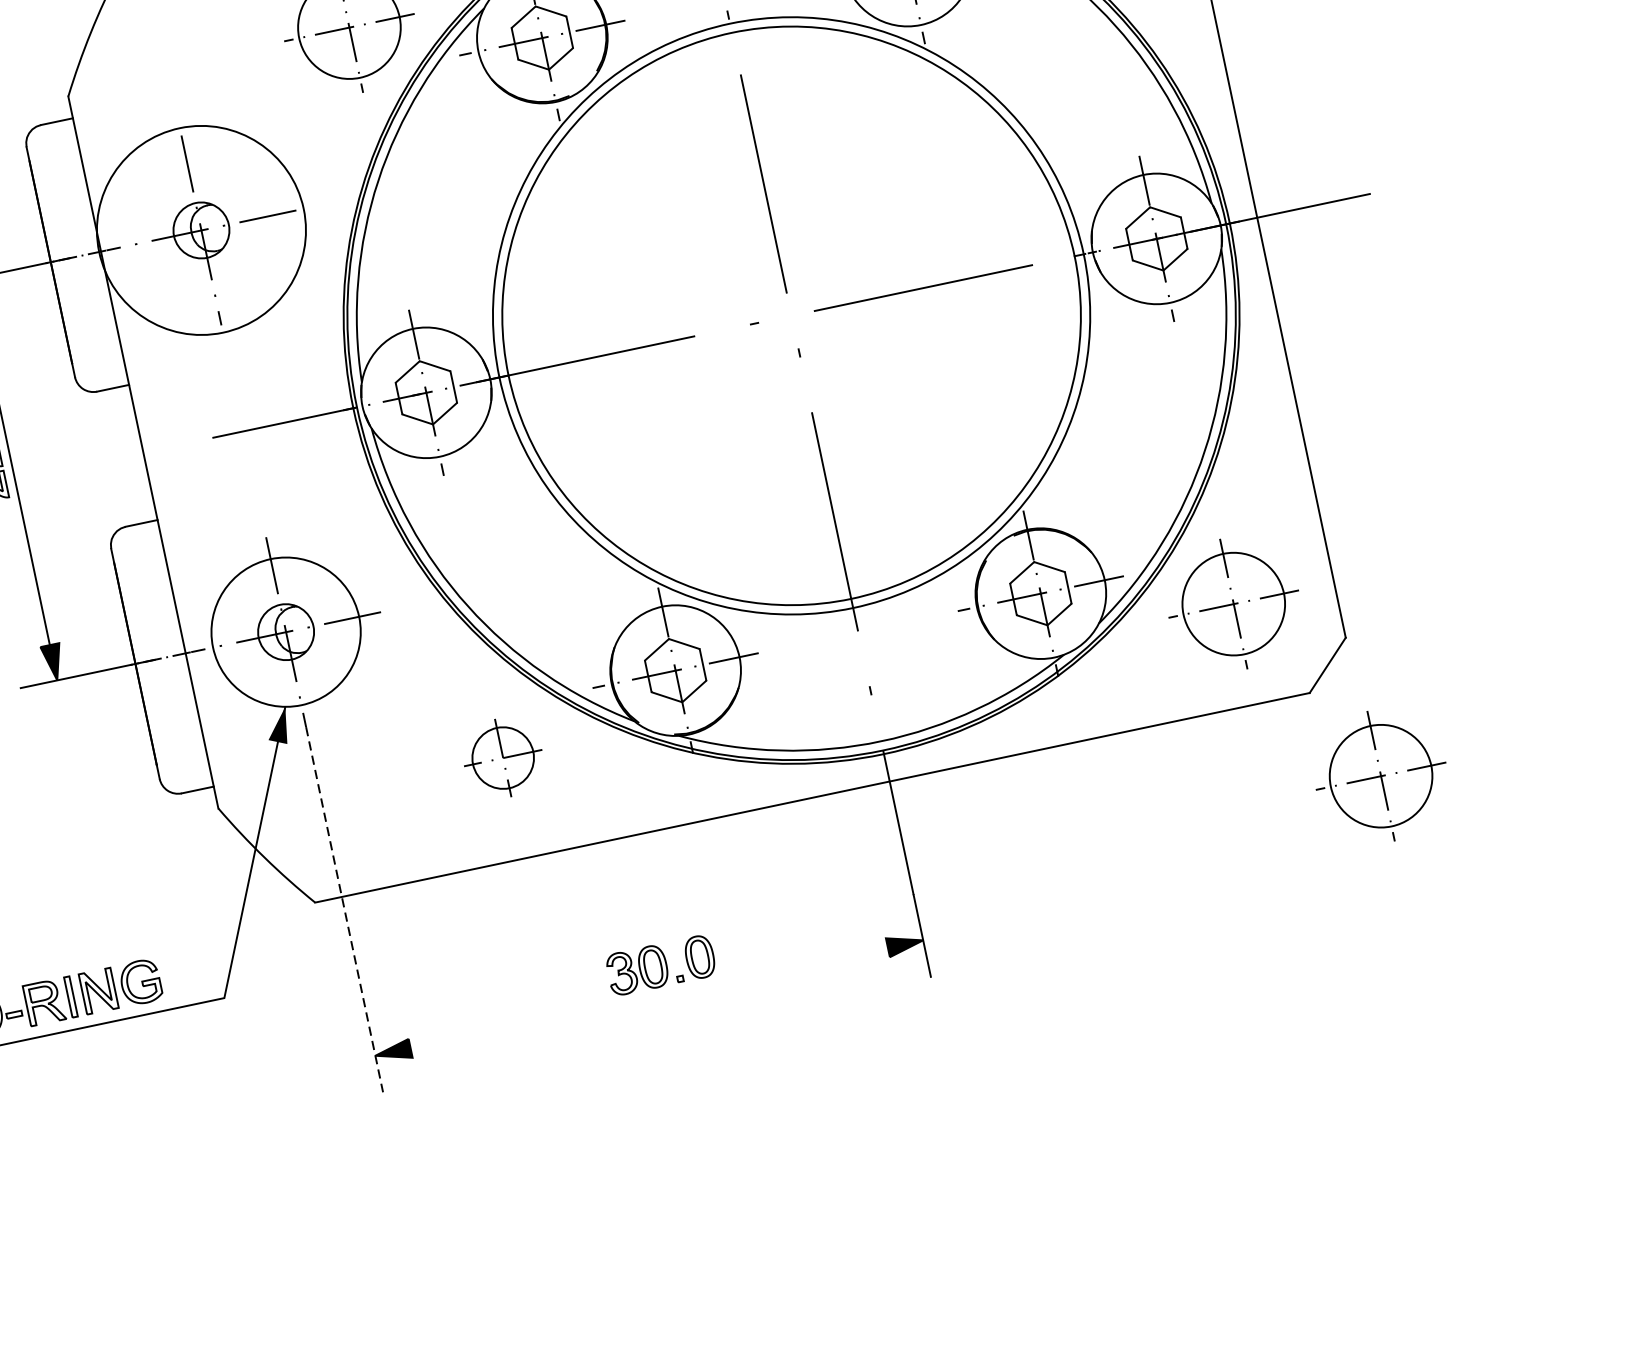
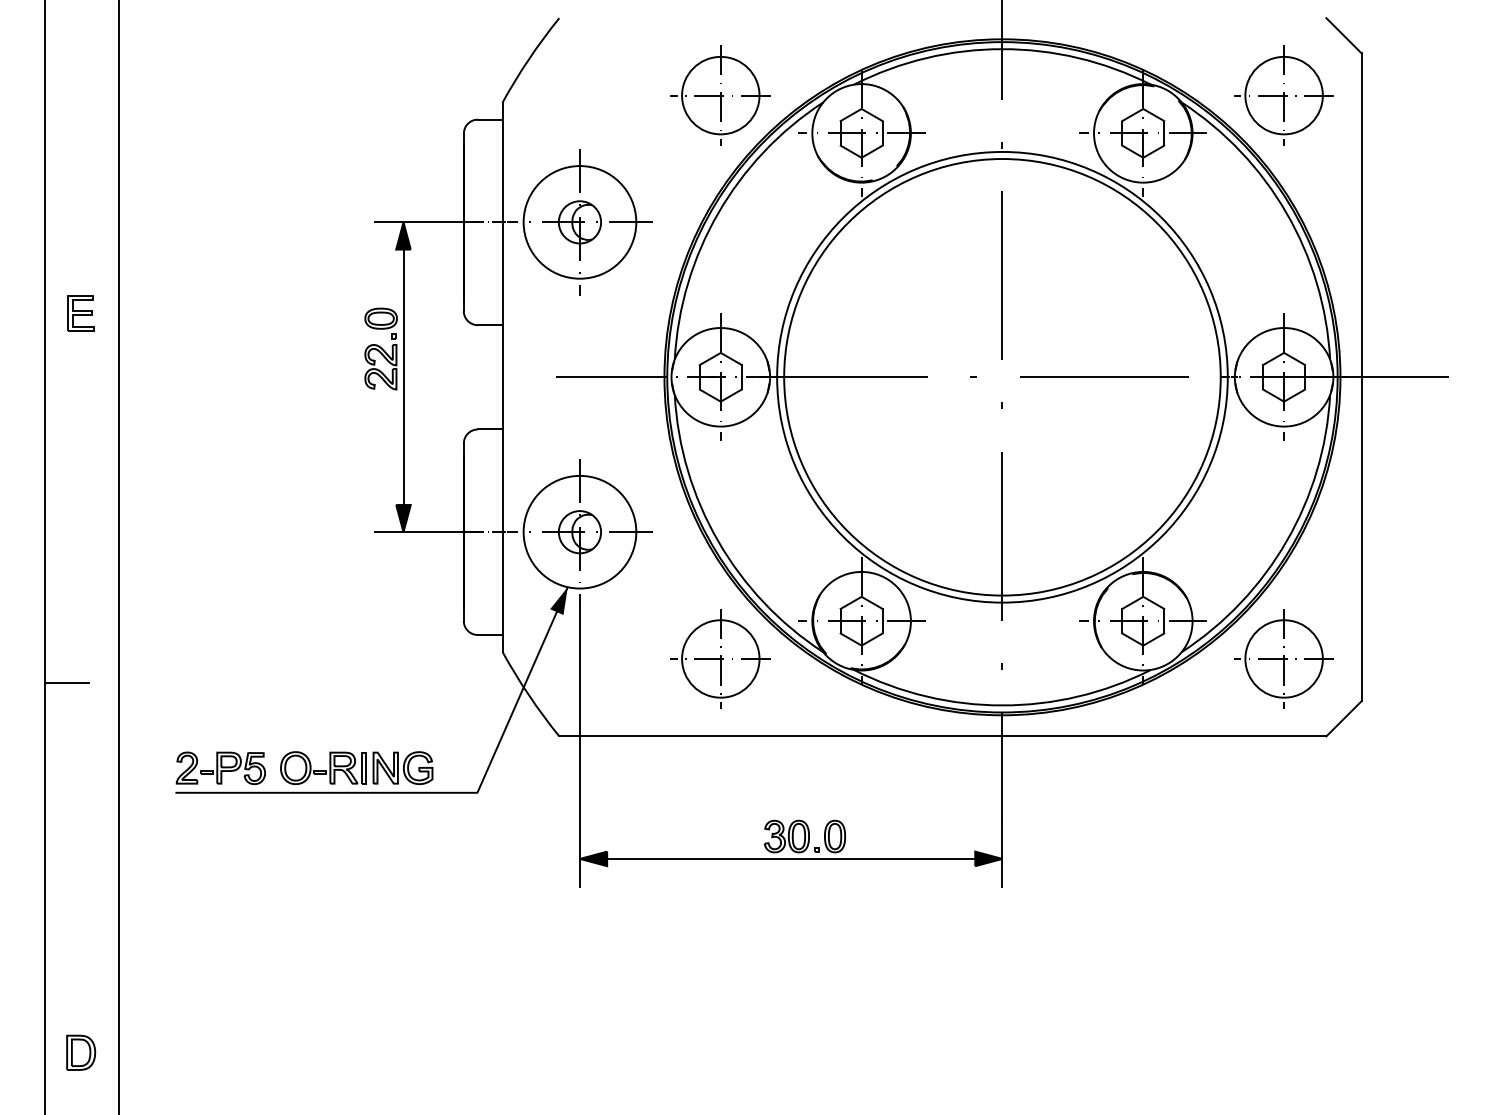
circle: (200, 230) -> (579, 222), size x0.71
part: (502, 757) -> (720, 658), size x1.67
part: (1380, 775) -> (1365, 808), removed
line: (344, 910) -> (579, 746), dashed -> solid
line: (649, 997) -> (791, 858), added

